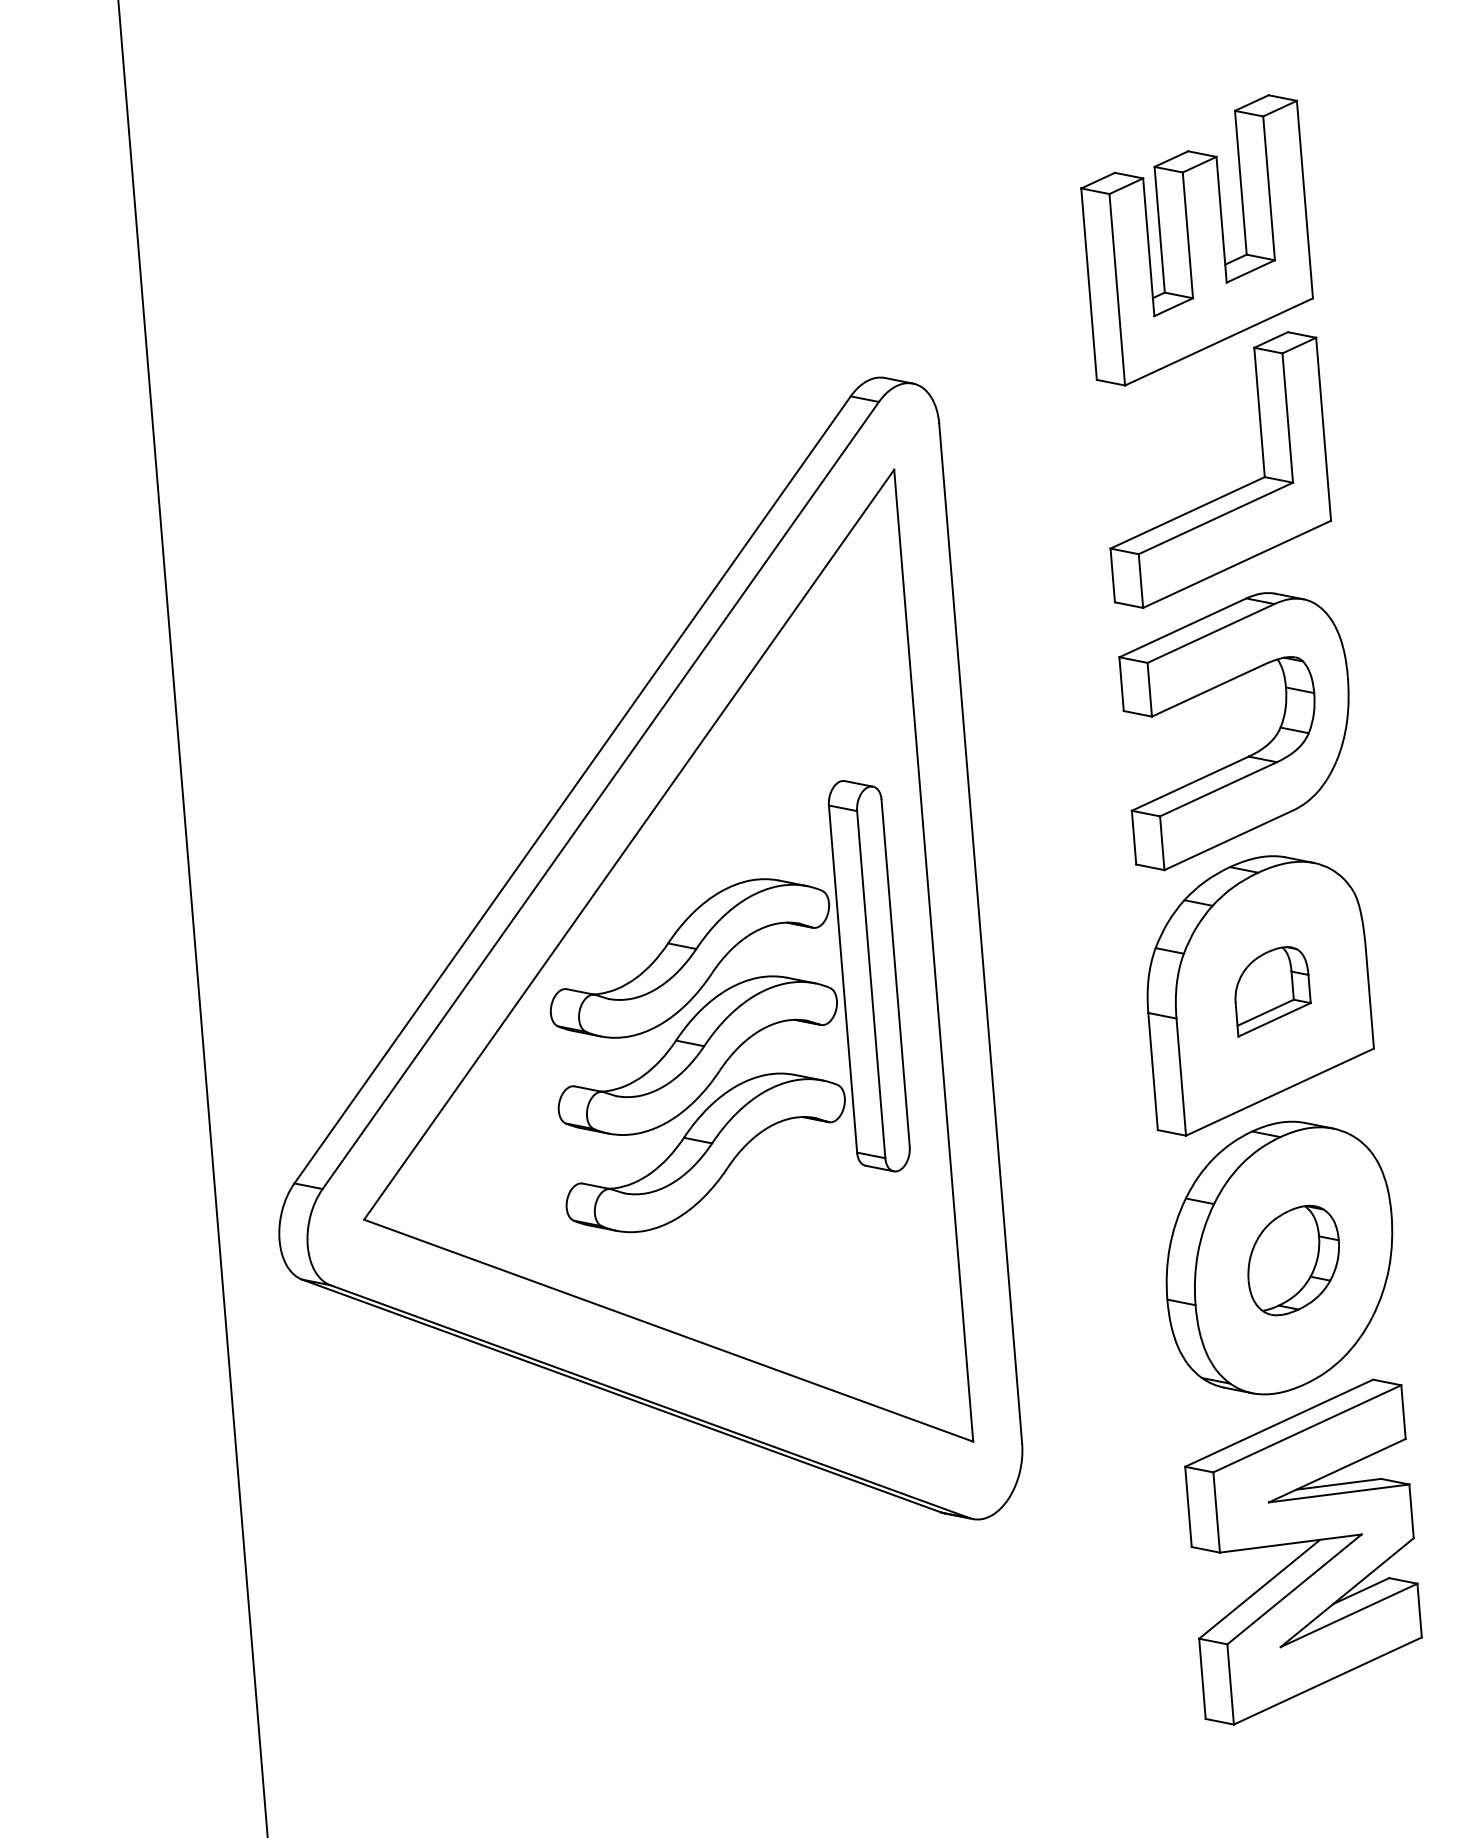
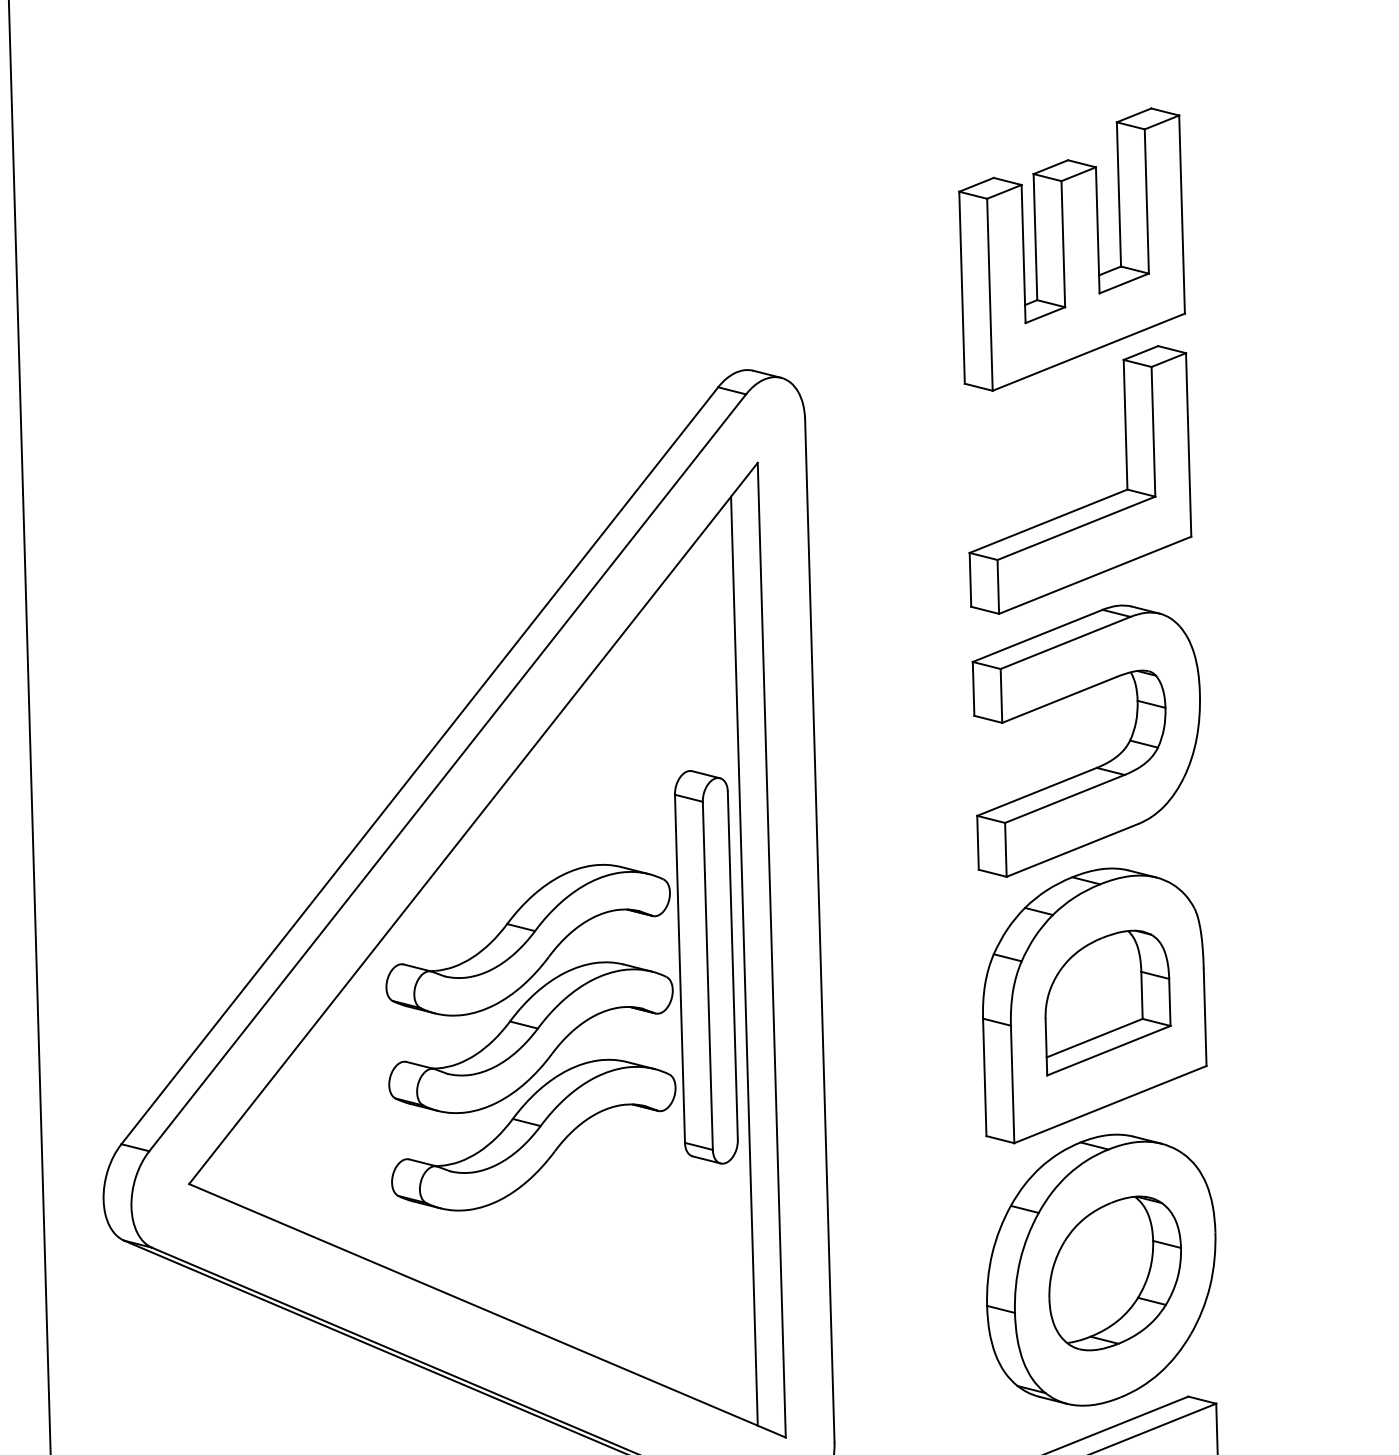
line: (906, 967) -> (743, 960), added
part: (1272, 991) -> (1108, 1003), size x1.67
part: (1293, 1260) -> (1115, 1273), size x1.43

